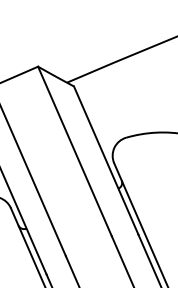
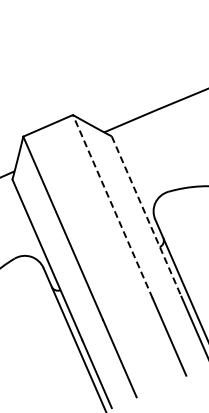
line: (74, 151) -> (112, 206), solid -> dashed
line: (106, 161) -> (146, 217), solid -> dashed

